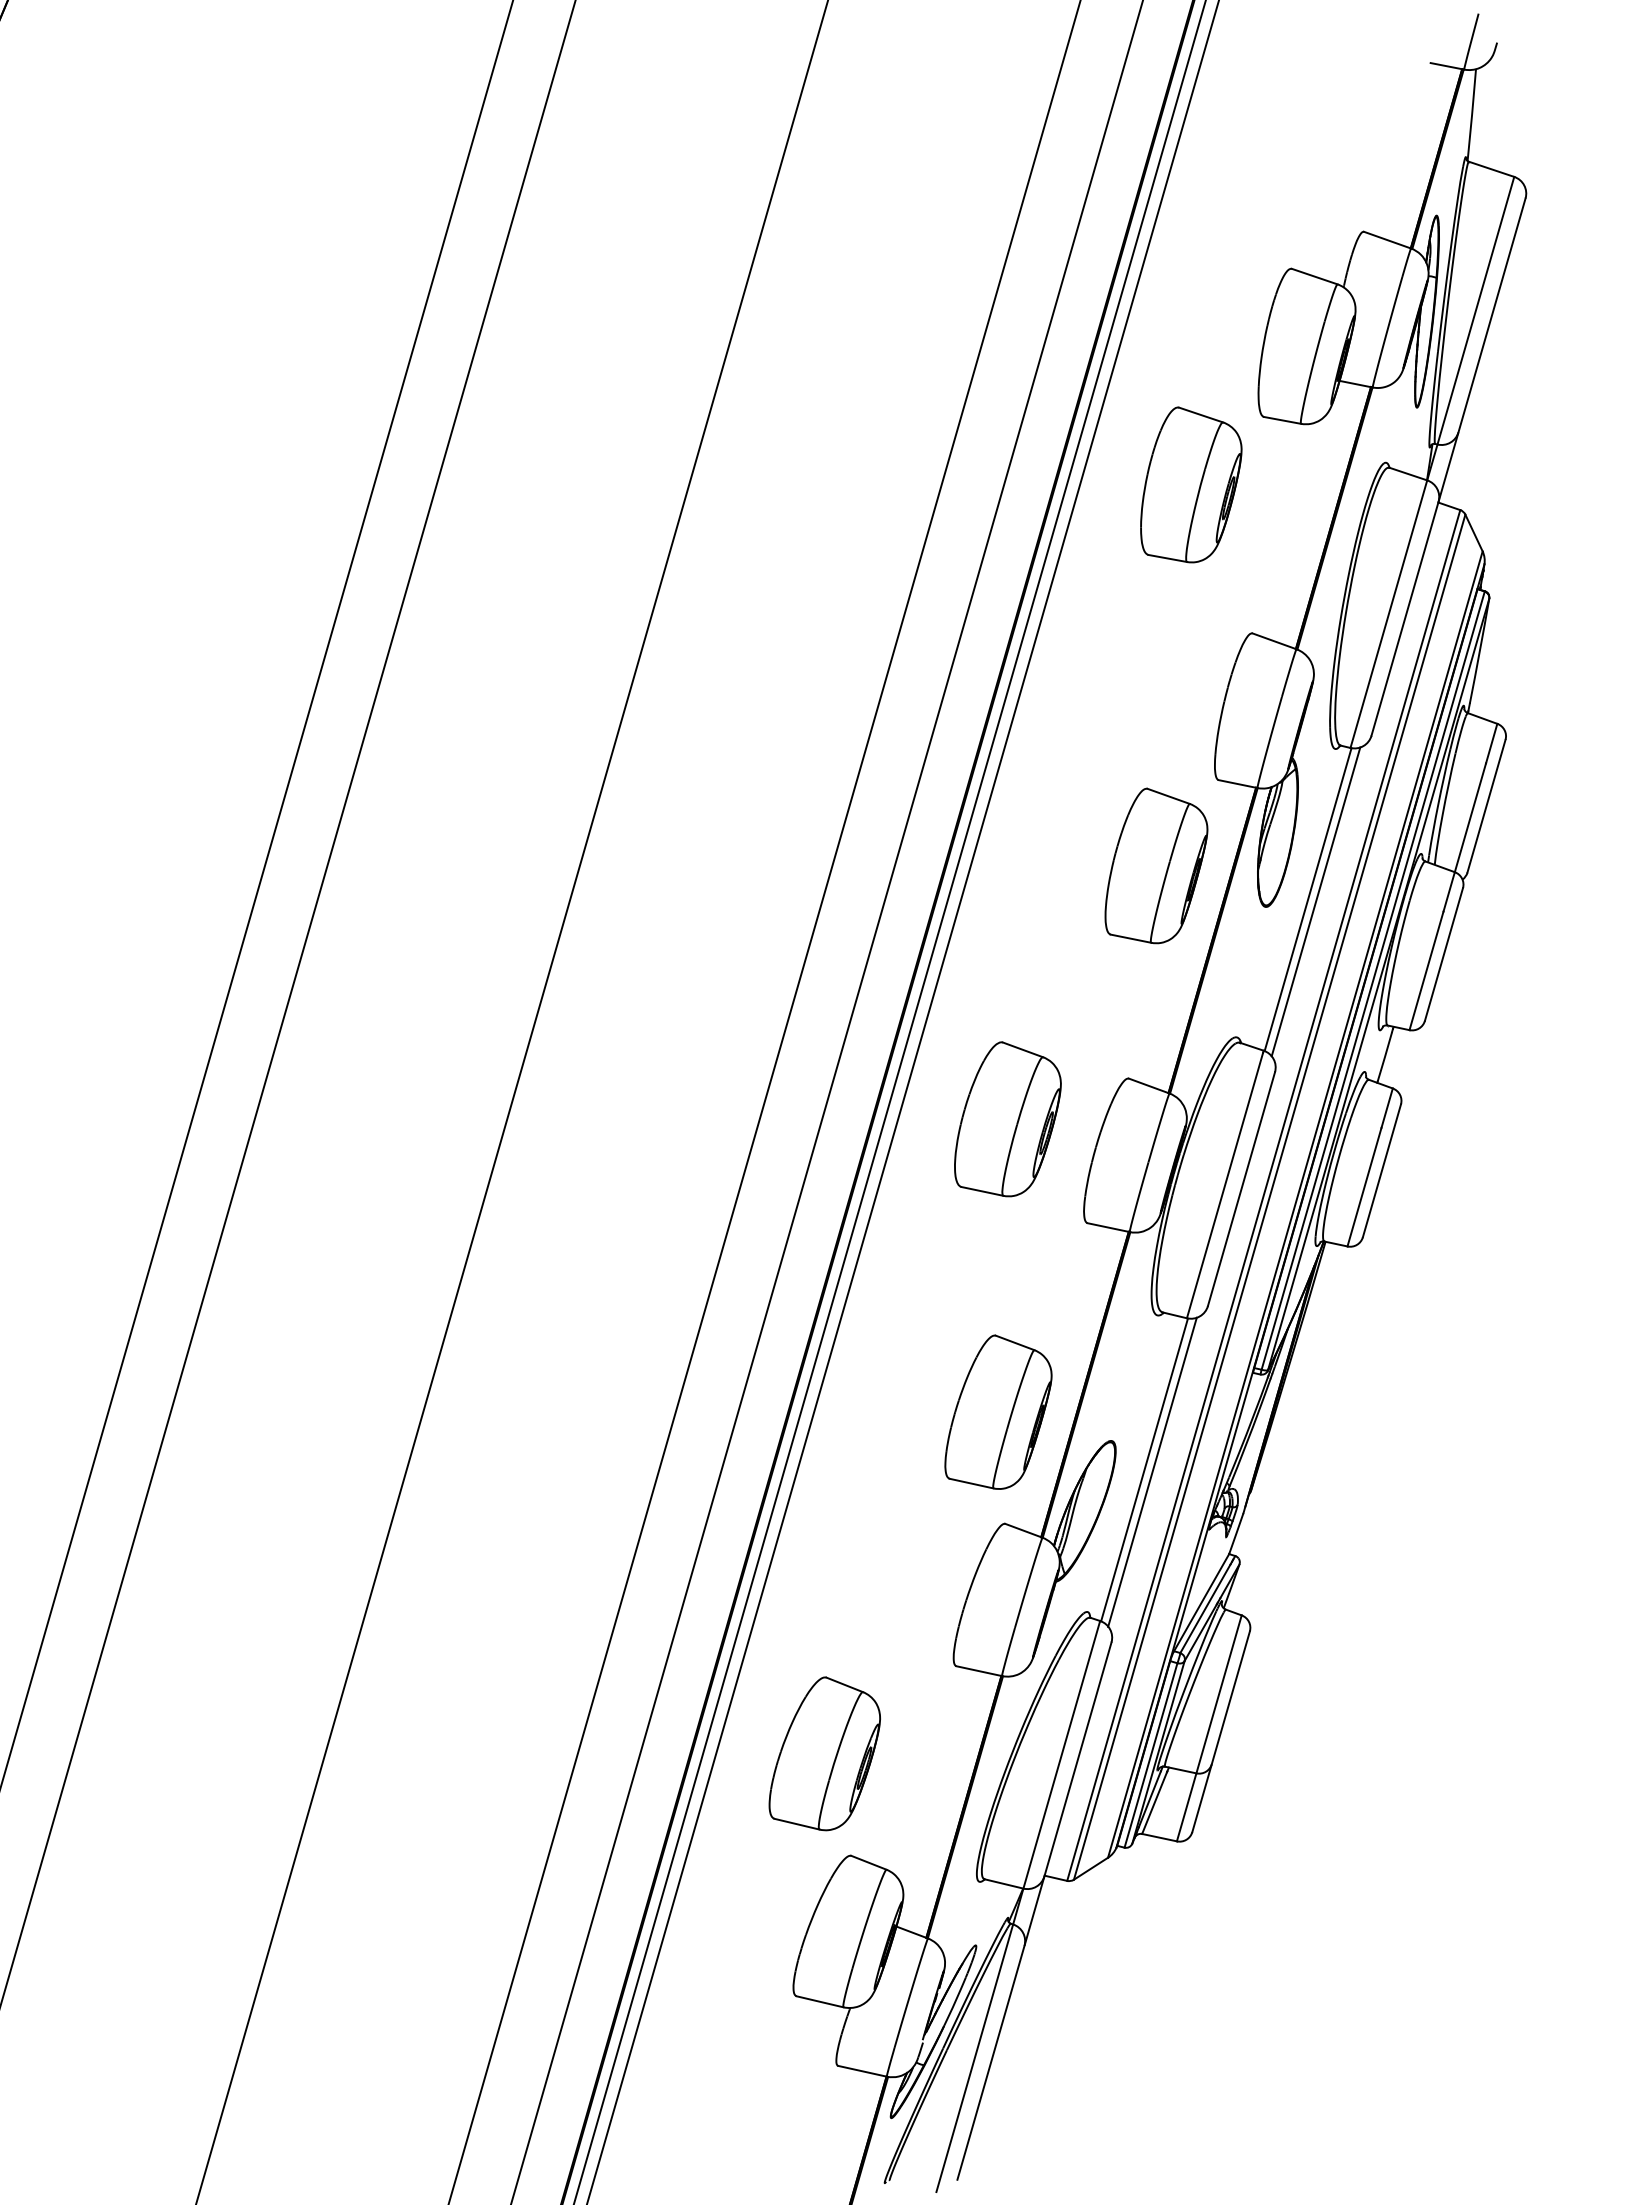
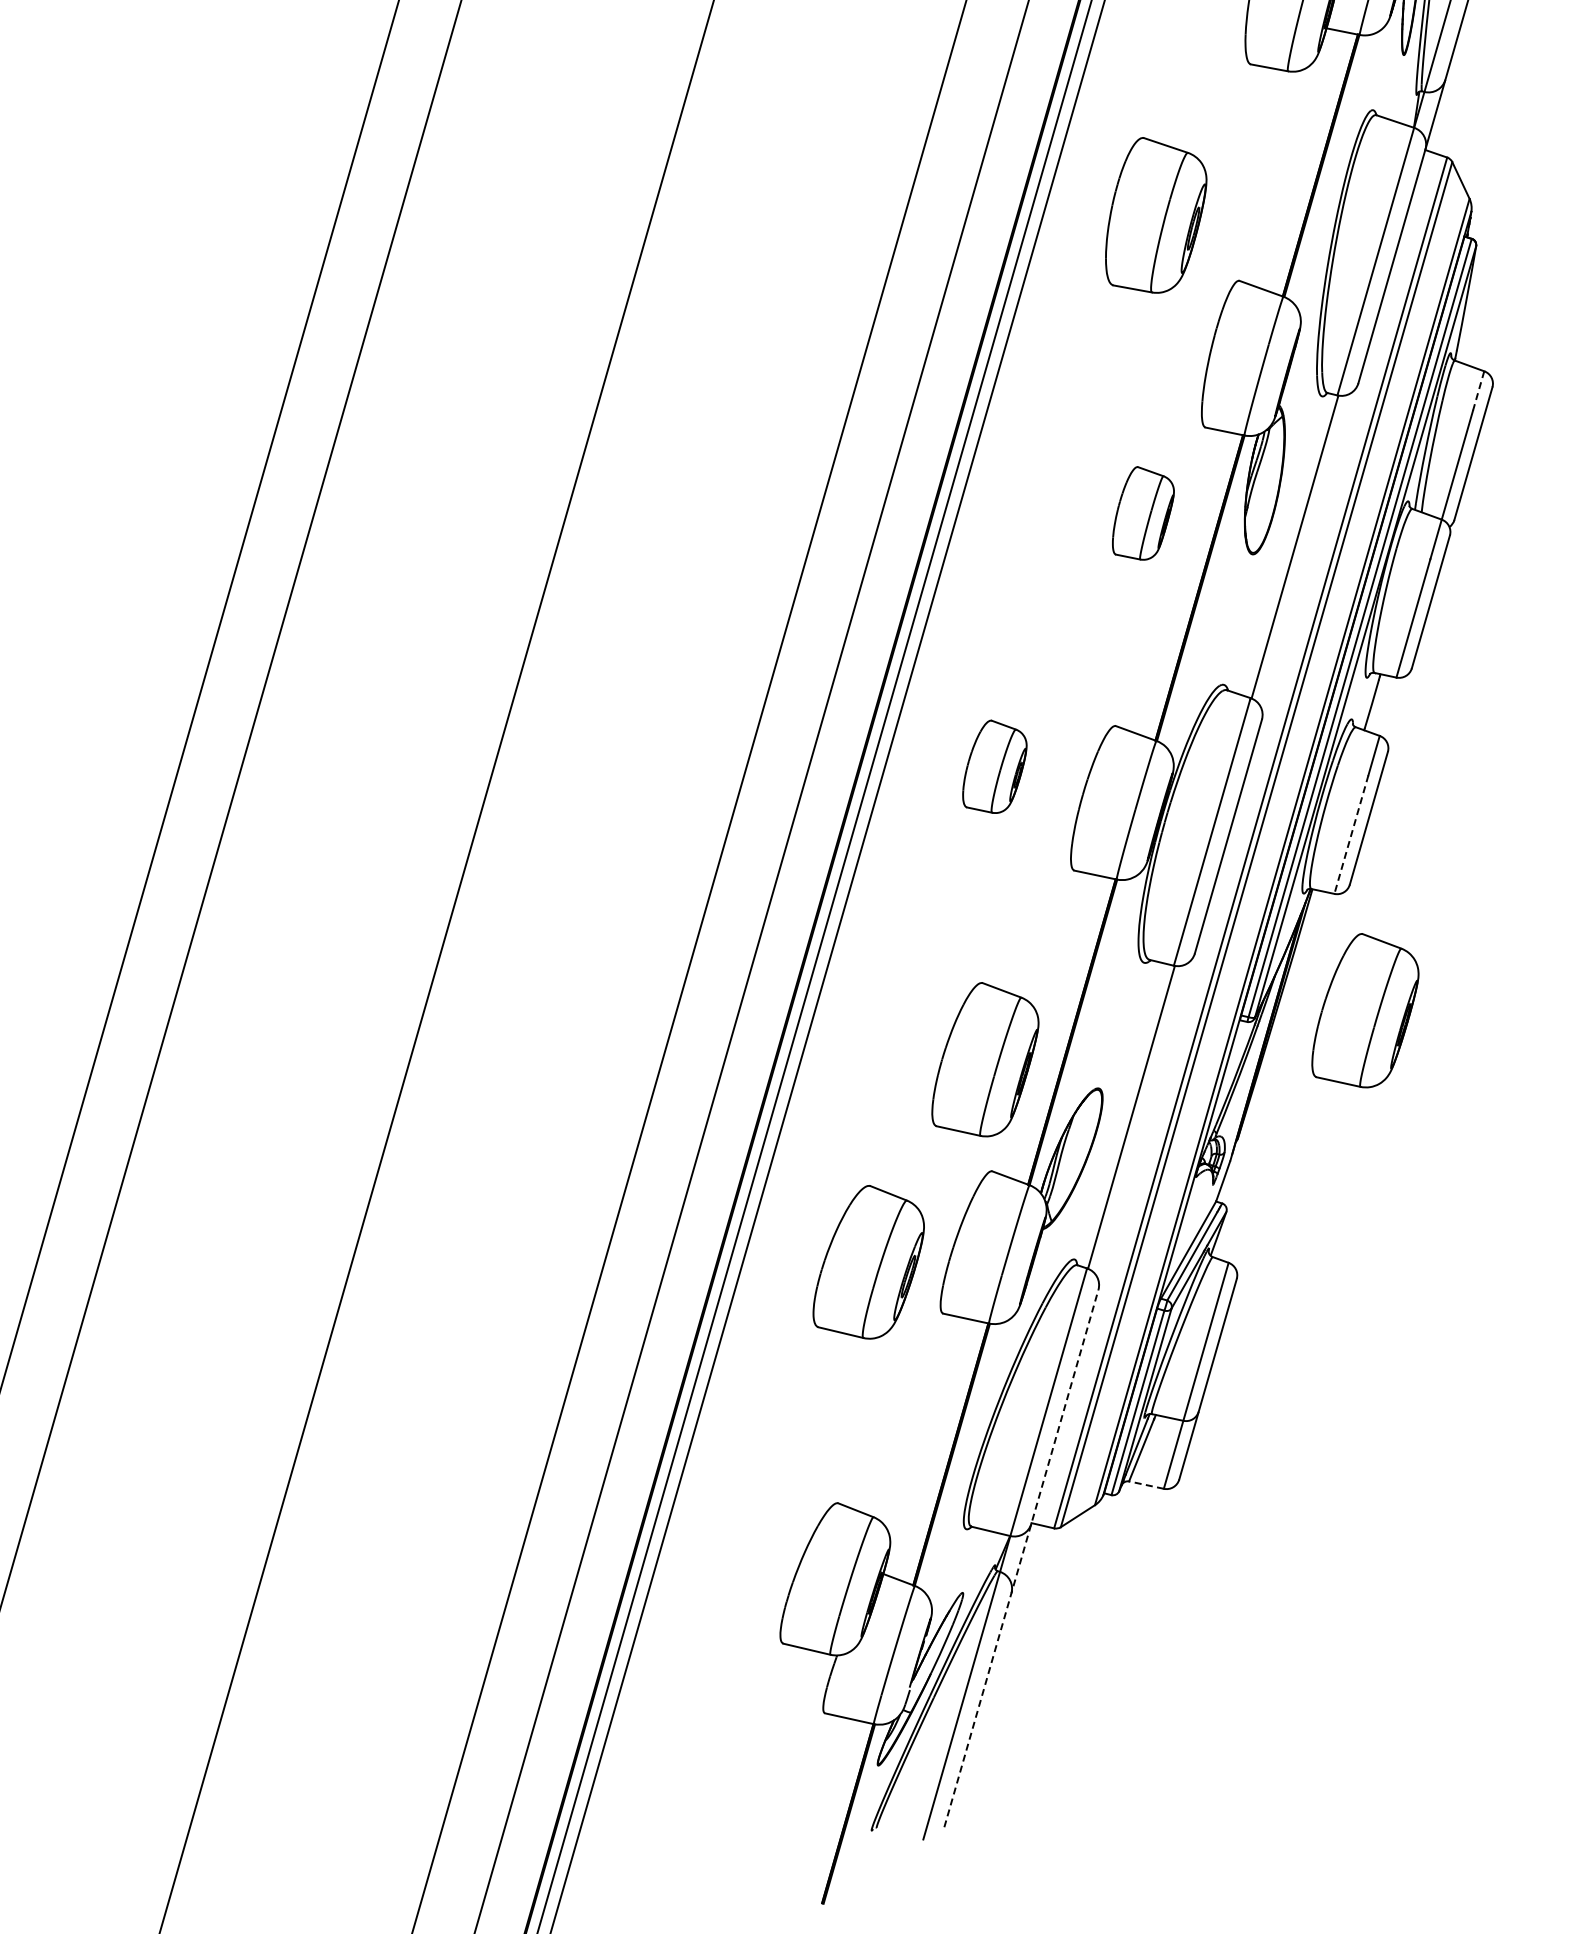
part: (1191, 484) -> (1156, 214), moved
line: (1491, 743) -> (1478, 390), solid -> dashed
part: (1156, 865) -> (1143, 512), size x0.6
line: (1315, 901) -> (1302, 548), removed
part: (1007, 1119) -> (994, 766), size x0.6
line: (1364, 1187) -> (1351, 834), solid -> dashed
part: (1378, 1362) -> (1365, 1009), added
line: (1152, 1471) -> (1139, 1118), removed
part: (824, 1753) -> (868, 1261), moved
line: (1159, 1837) -> (1146, 1484), solid -> dashed
line: (1034, 1910) -> (1021, 1557), solid -> dashed

